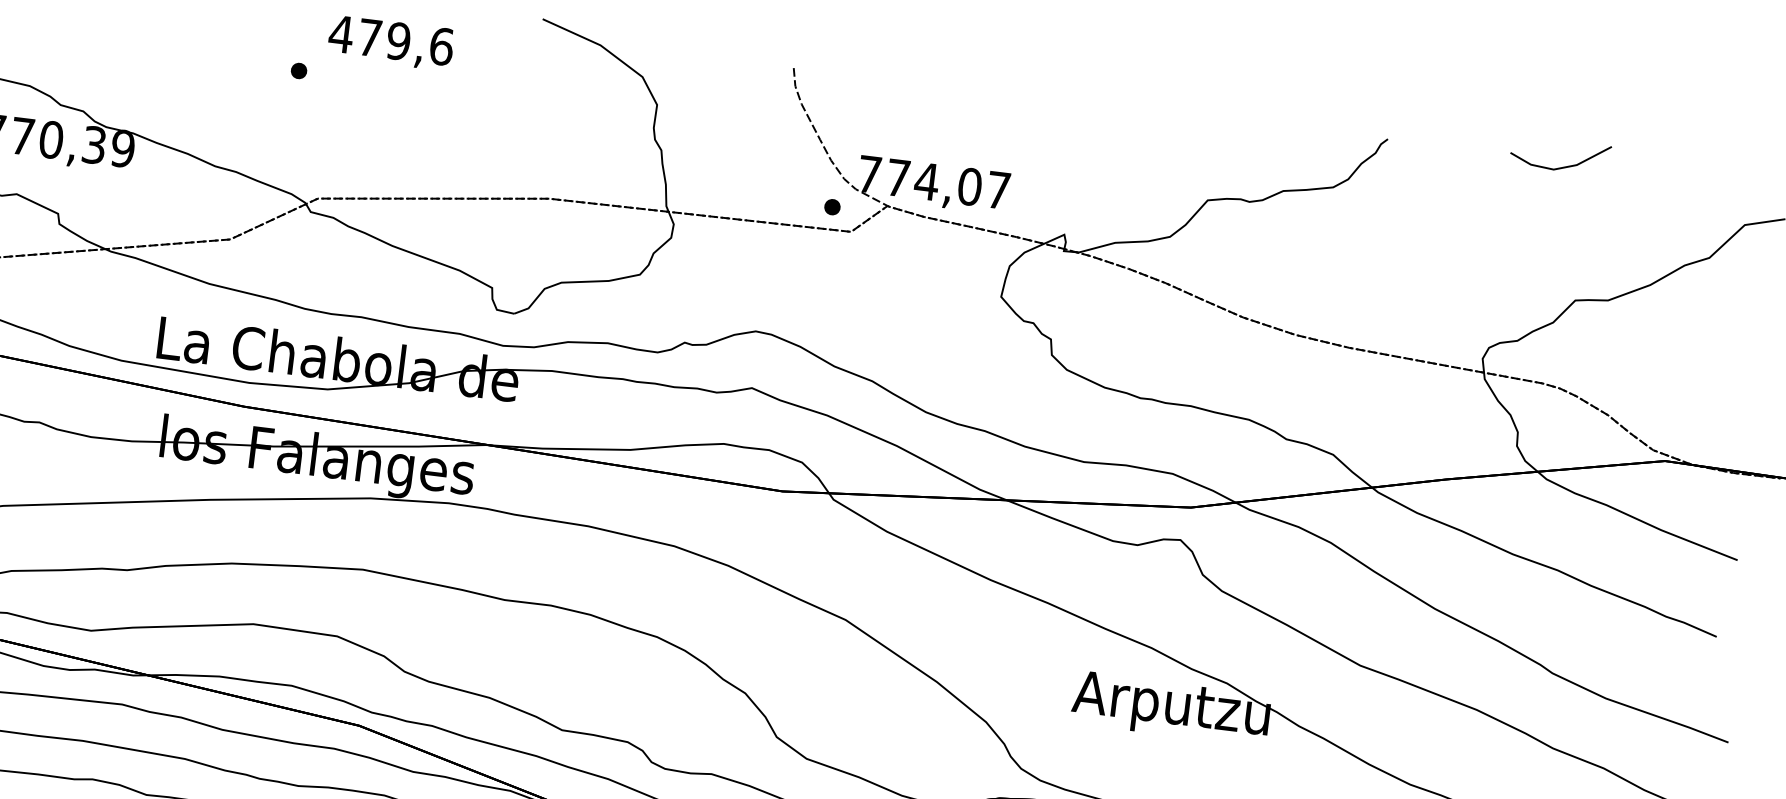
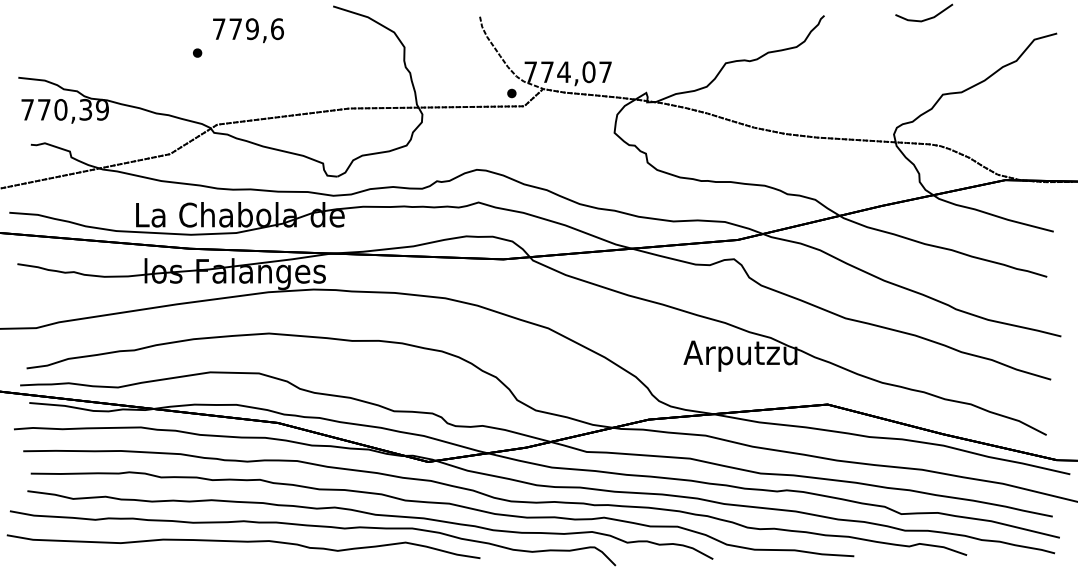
text: (342, 33) -> (219, 28), 479,6 -> 779,6

